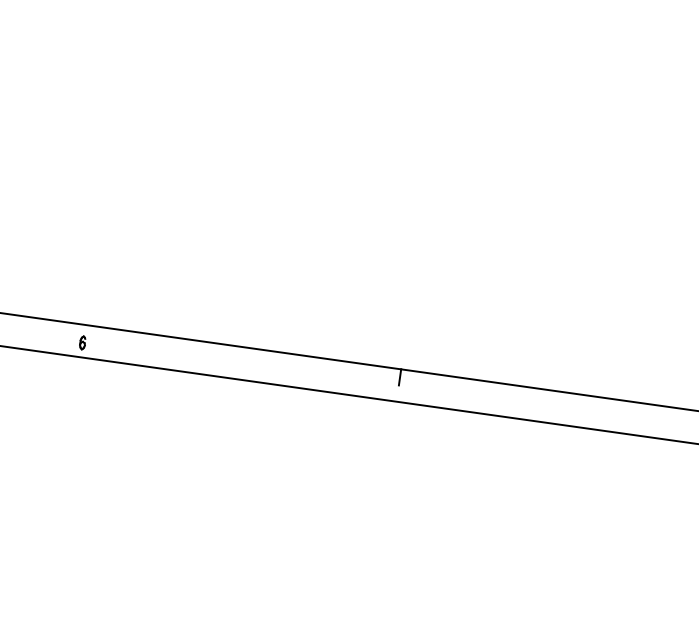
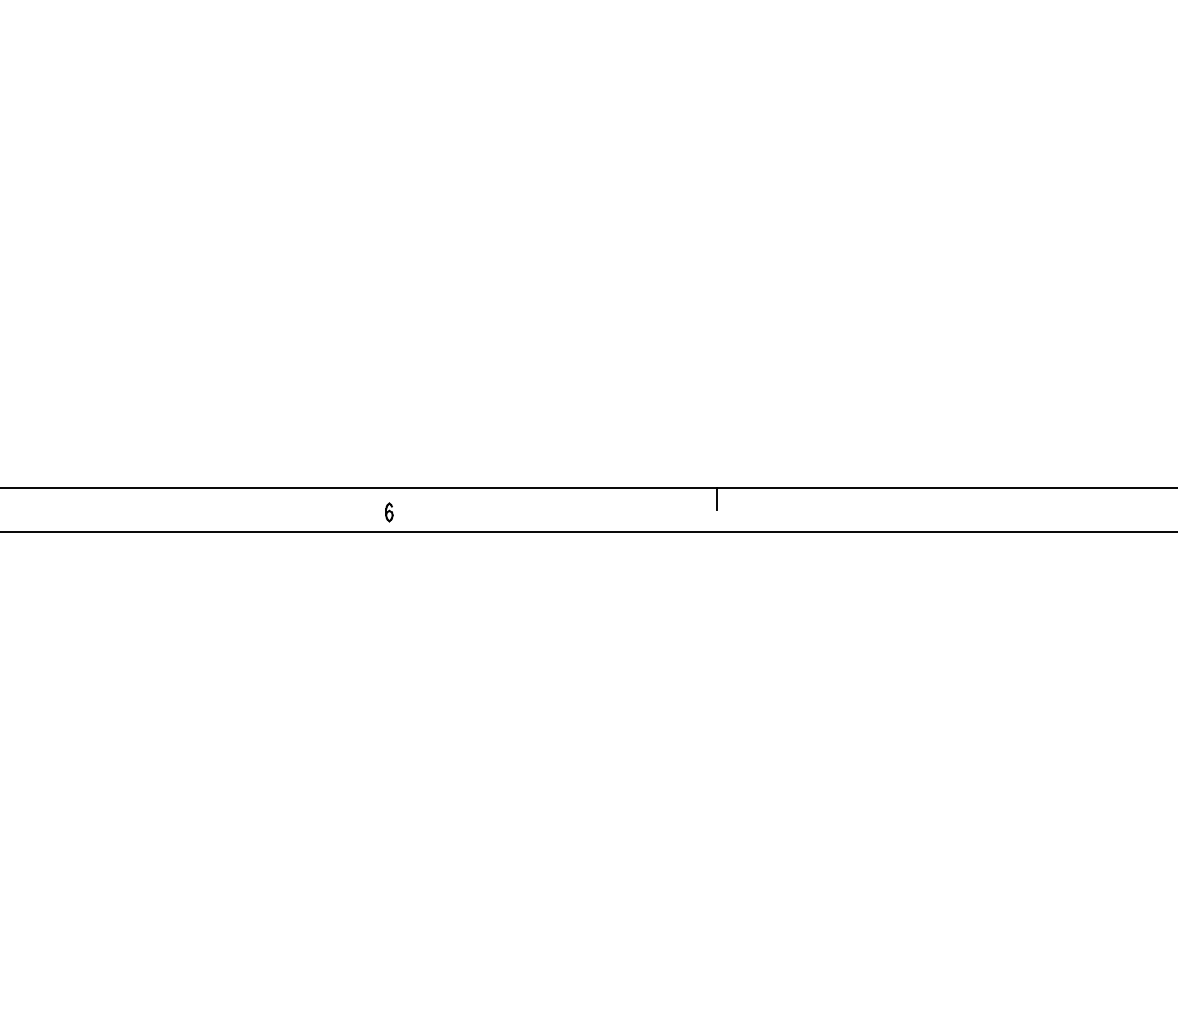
part: (82, 342) -> (389, 512), moved

